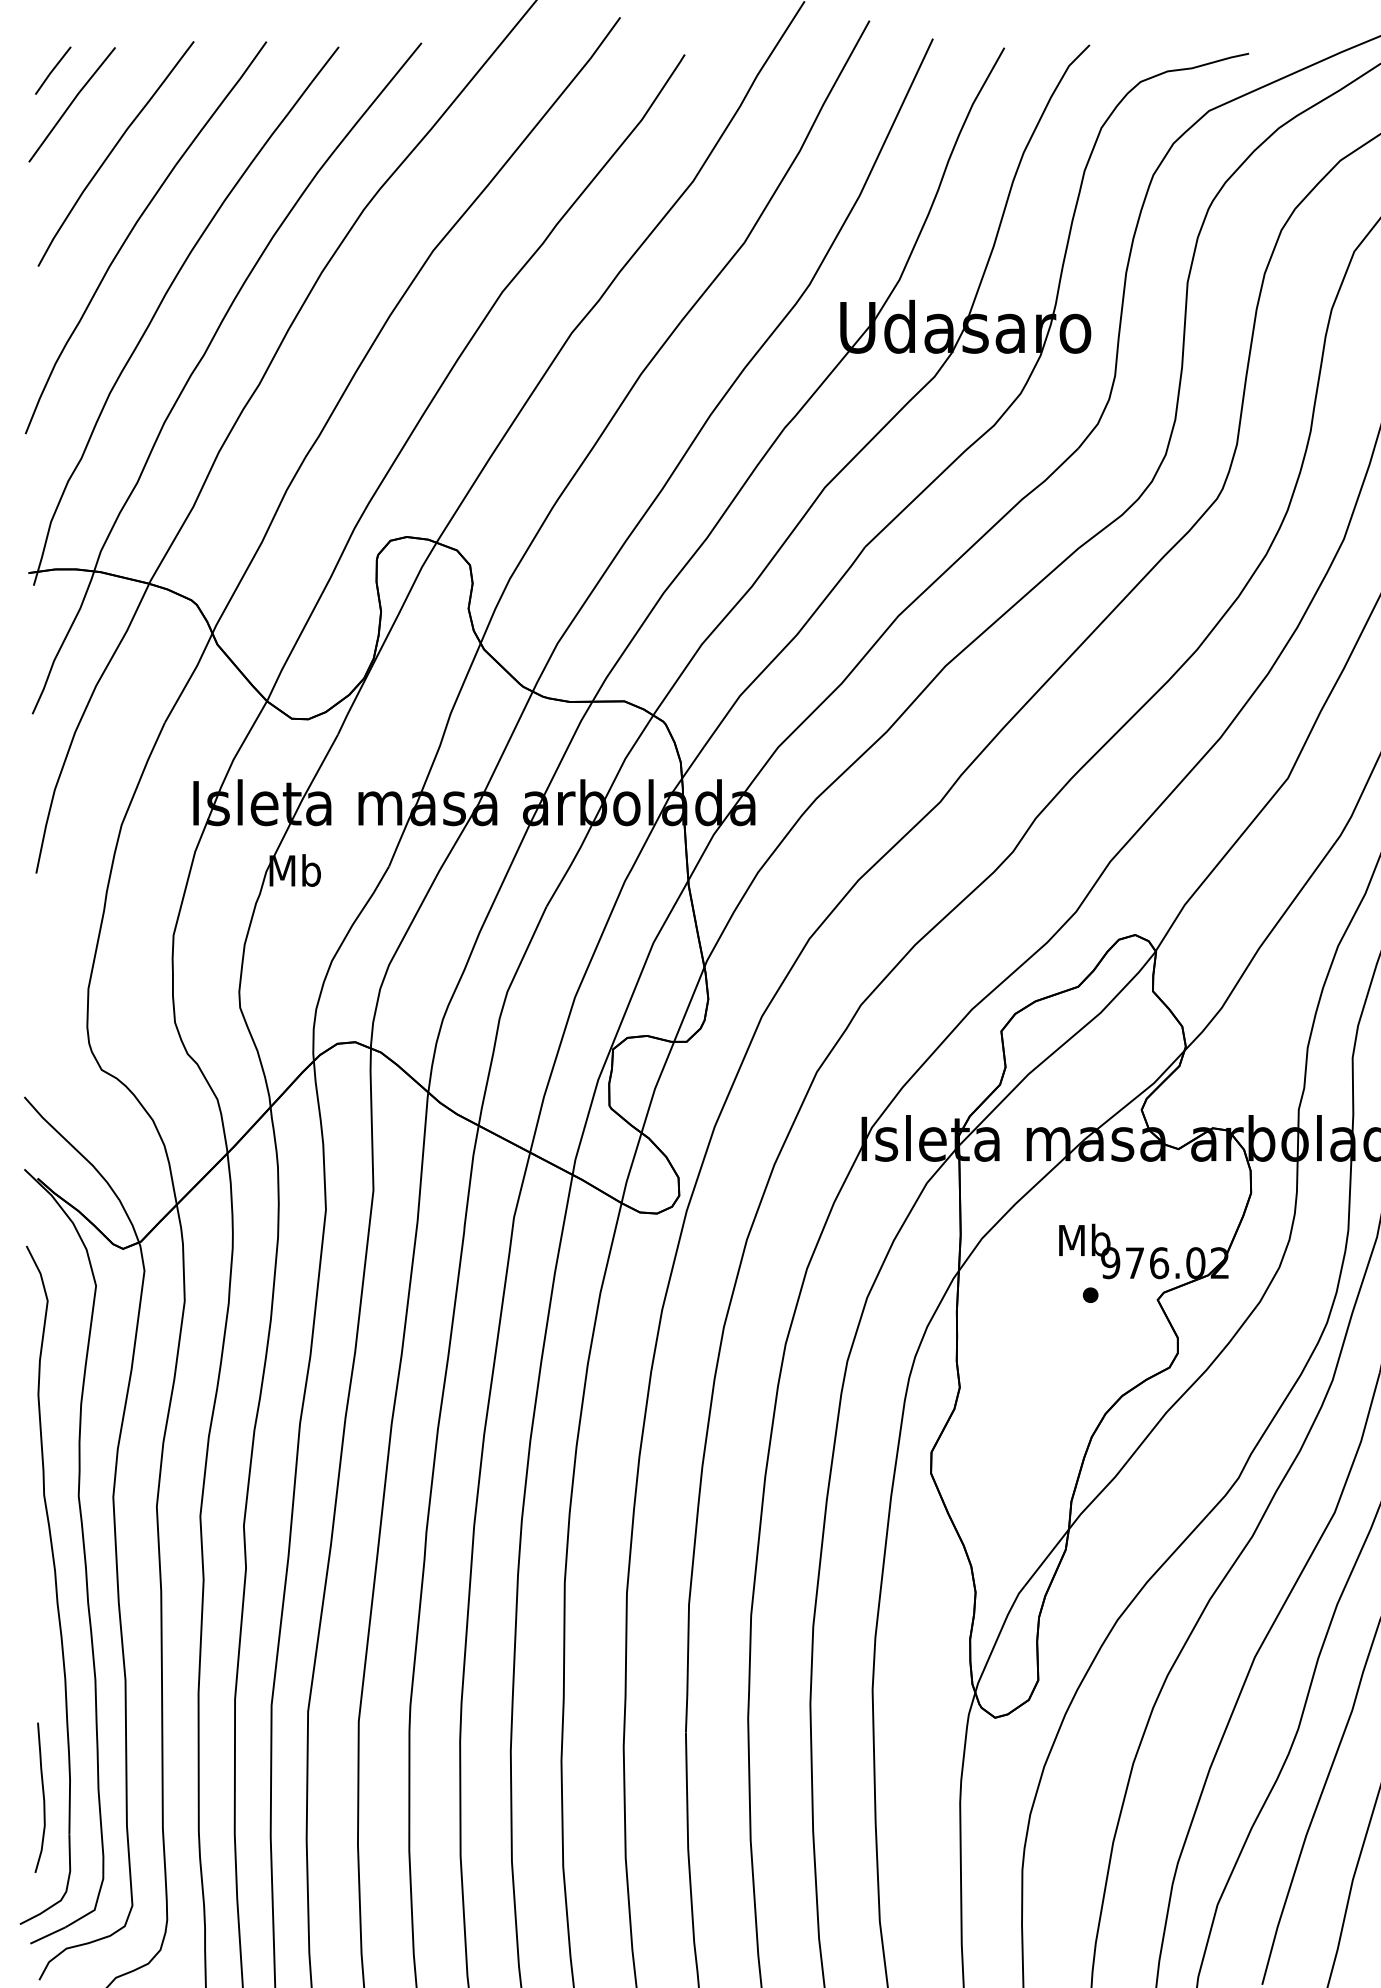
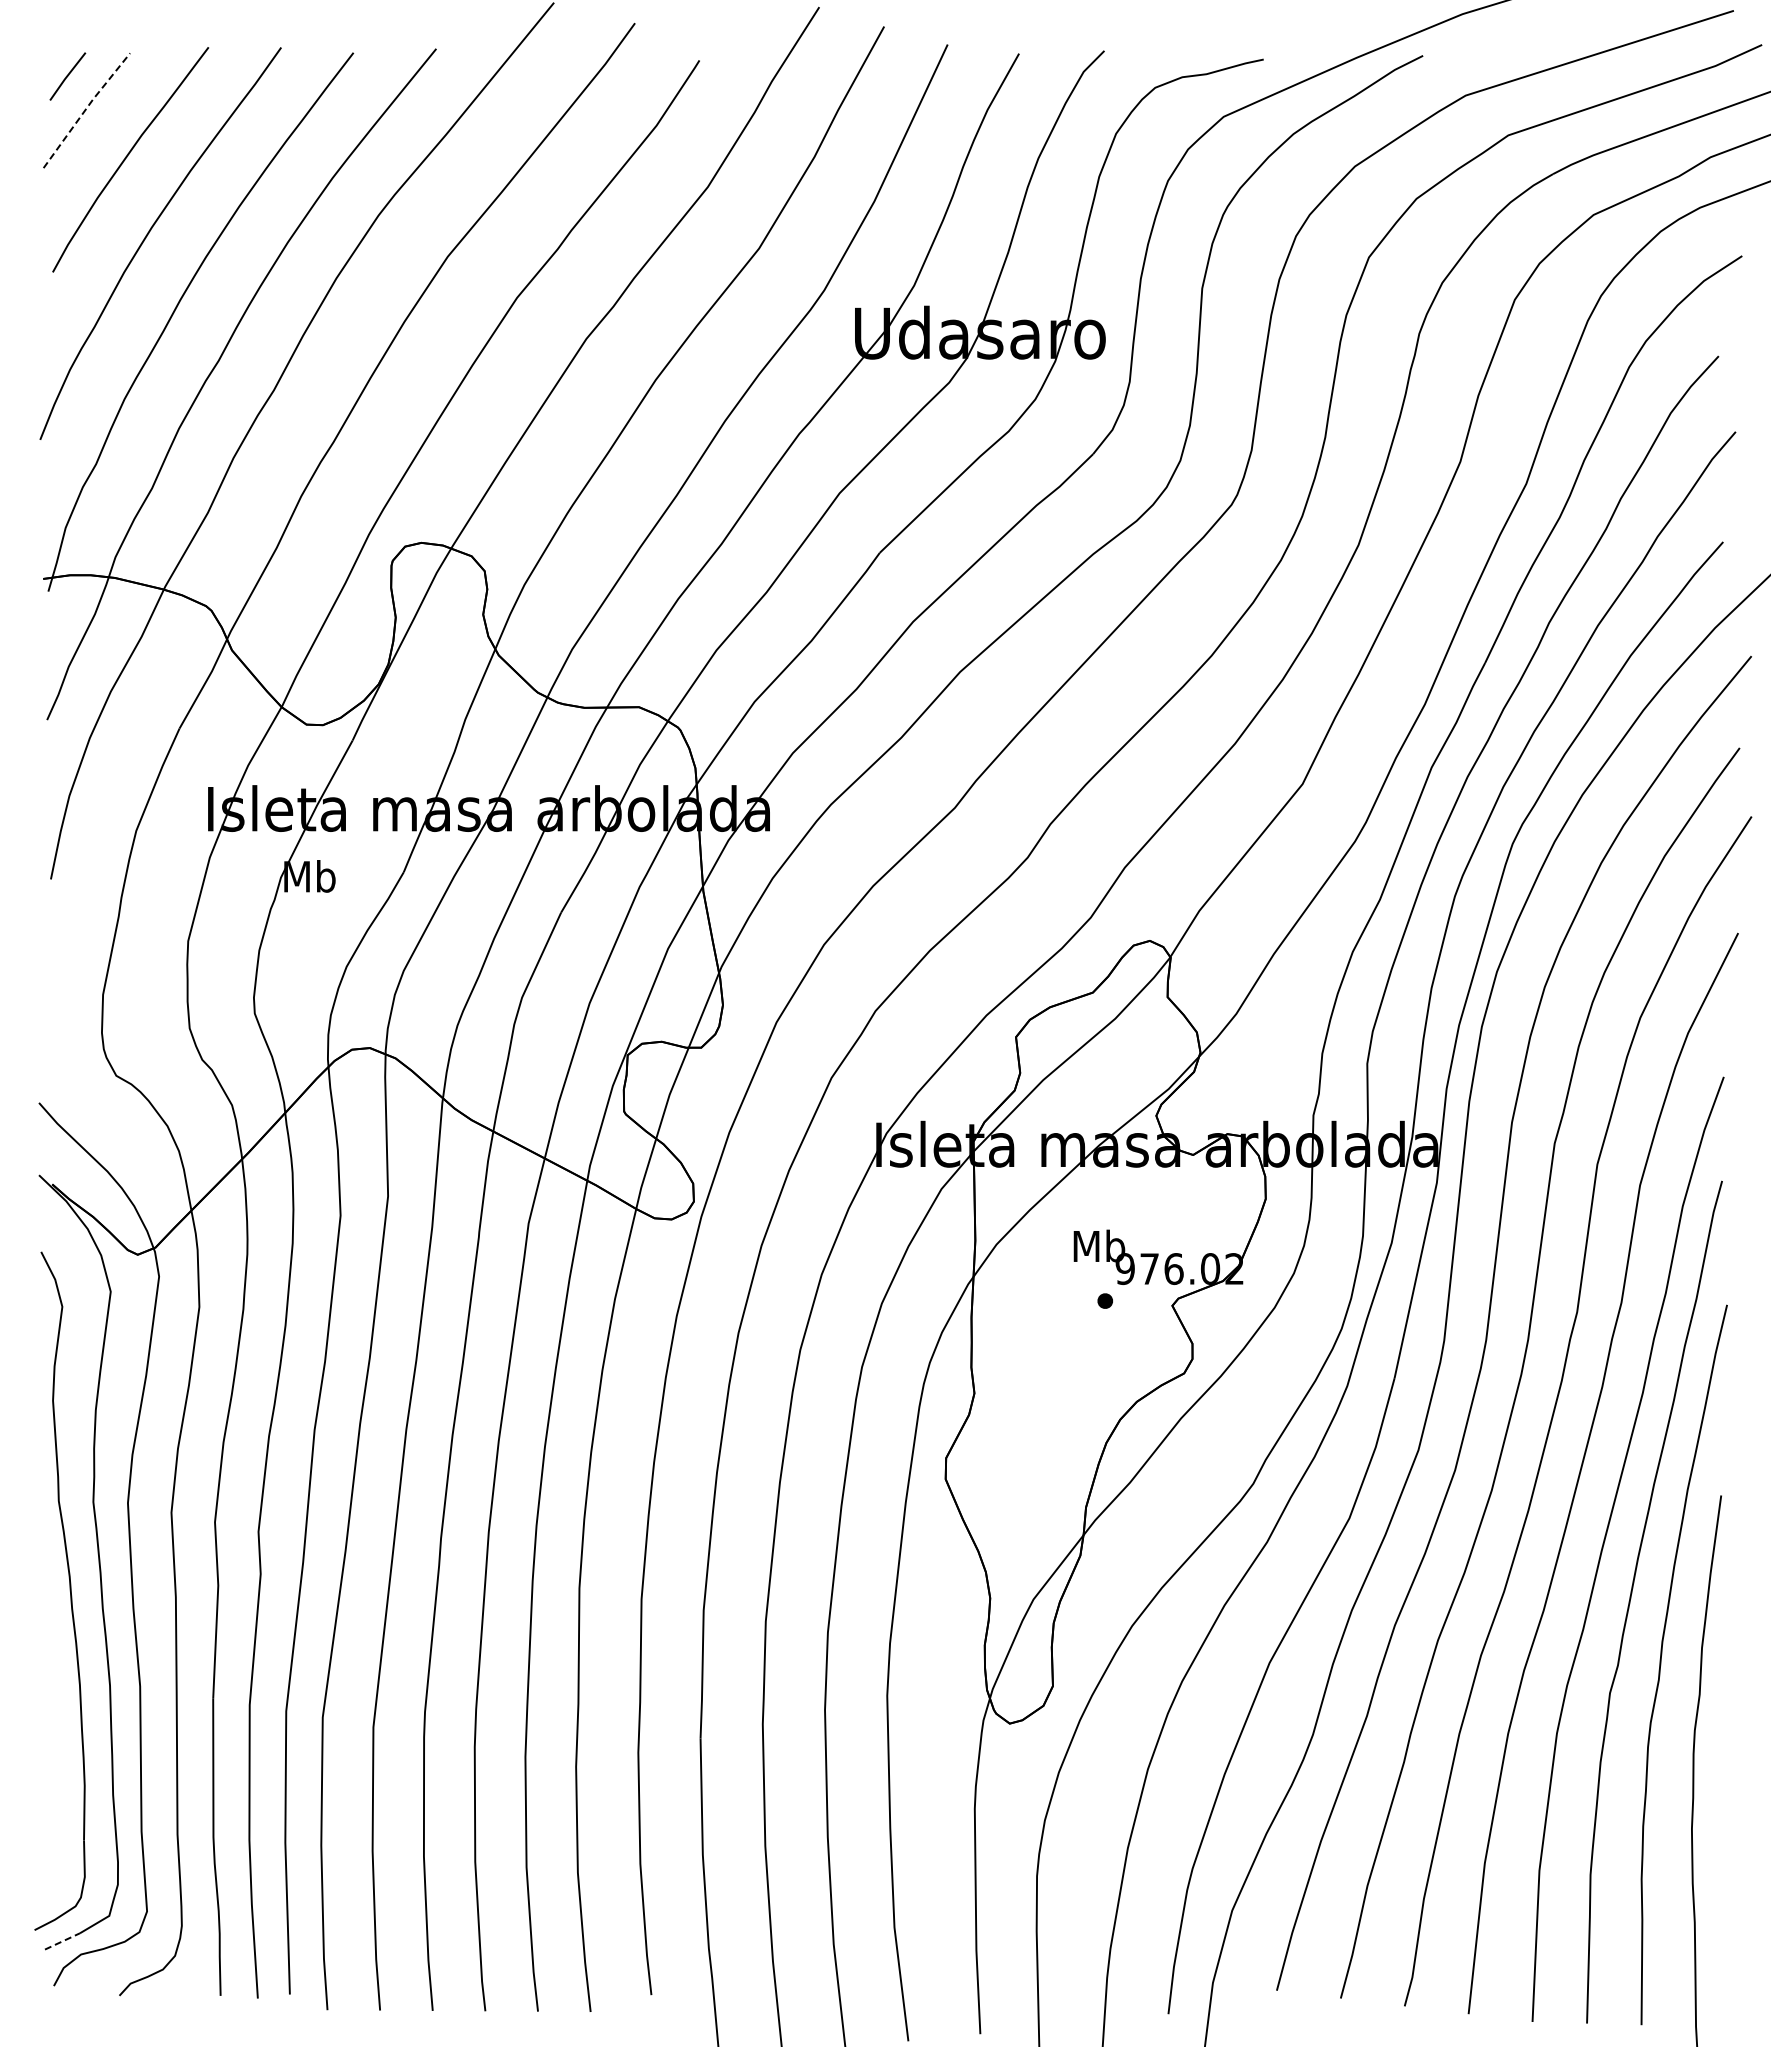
line: (71, 103) -> (86, 109), solid -> dashed
curve: (42, 1797) -> (57, 1803), removed
line: (47, 1935) -> (62, 1941), solid -> dashed

